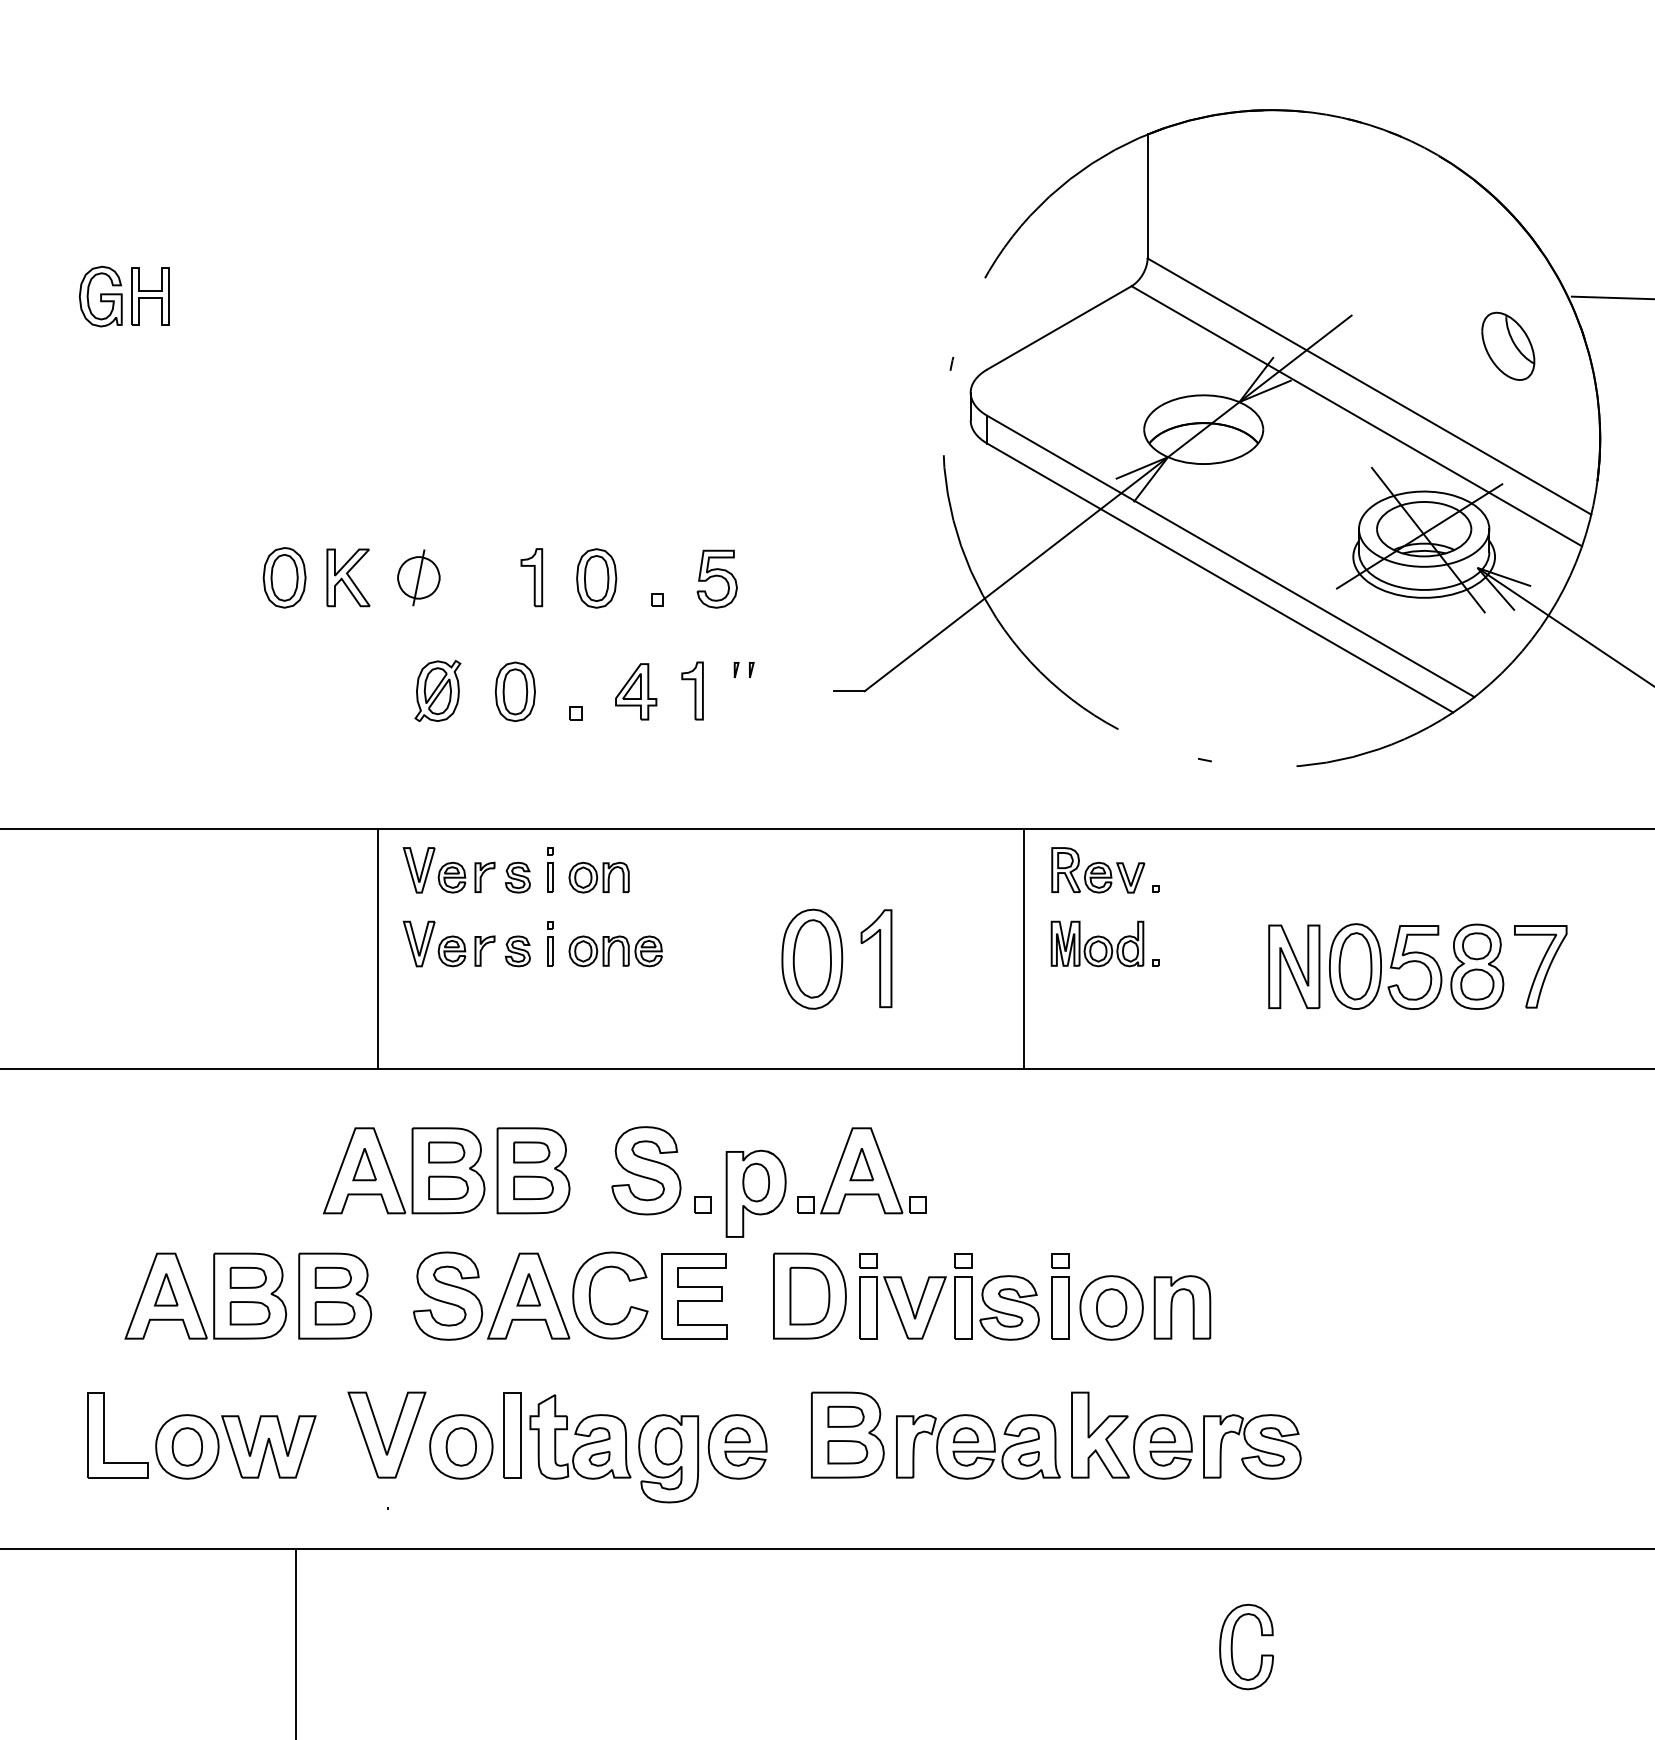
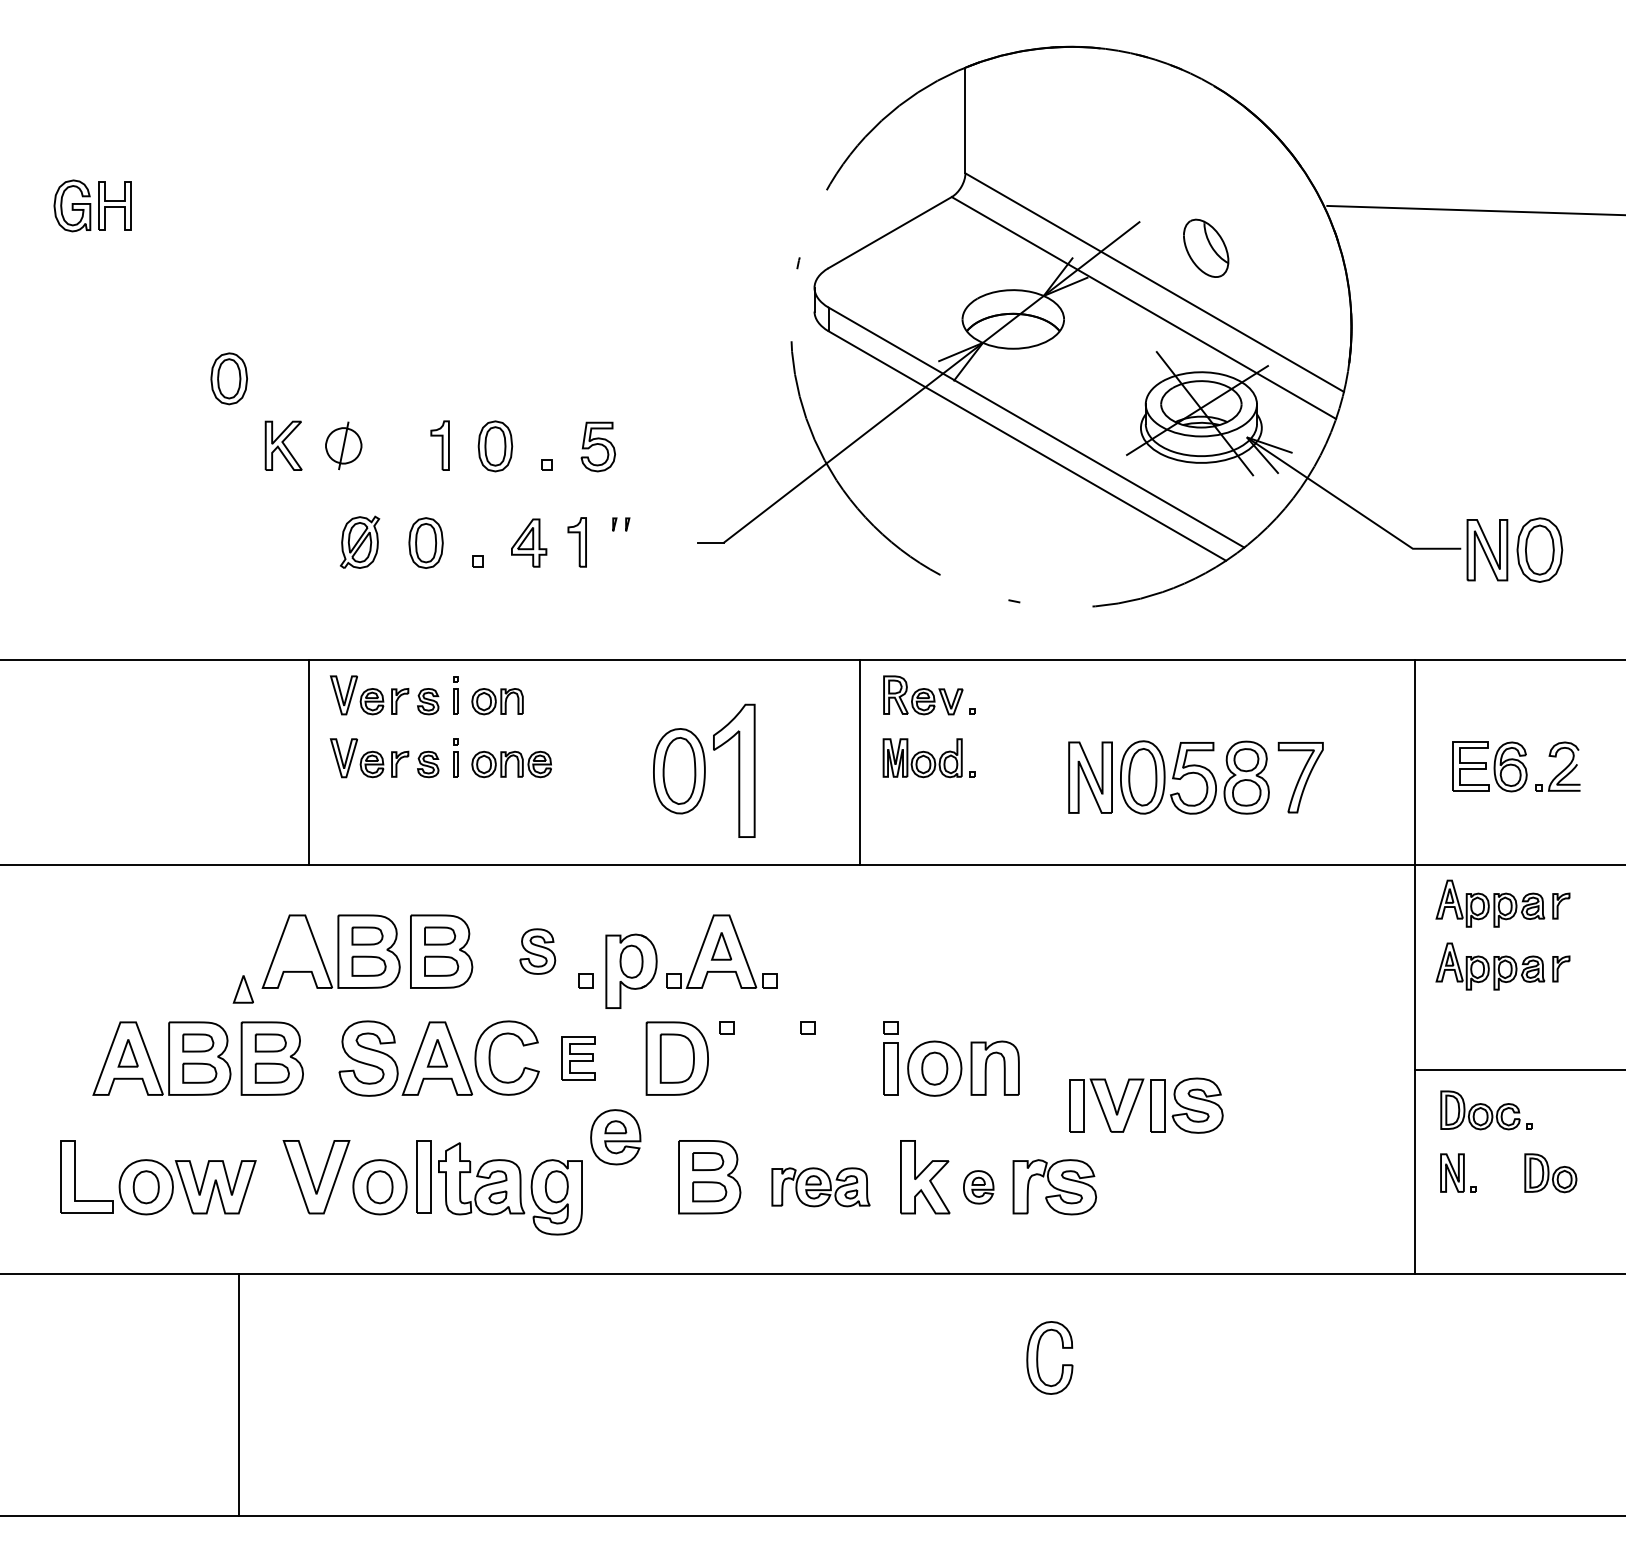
part: (1508, 345) -> (1206, 247), moved
part: (283, 577) -> (228, 378), moved
part: (875, 958) -> (733, 770), size x1.6
part: (363, 1164) -> (242, 989), moved
part: (645, 1170) -> (537, 951), size x0.6
part: (694, 1296) -> (578, 1058), size x0.6
part: (949, 1307) -> (1146, 1105), moved
part: (737, 1447) -> (615, 1137), moved
part: (977, 1447) -> (820, 1187), size x0.7
part: (1162, 1447) -> (978, 1187), size x0.6

